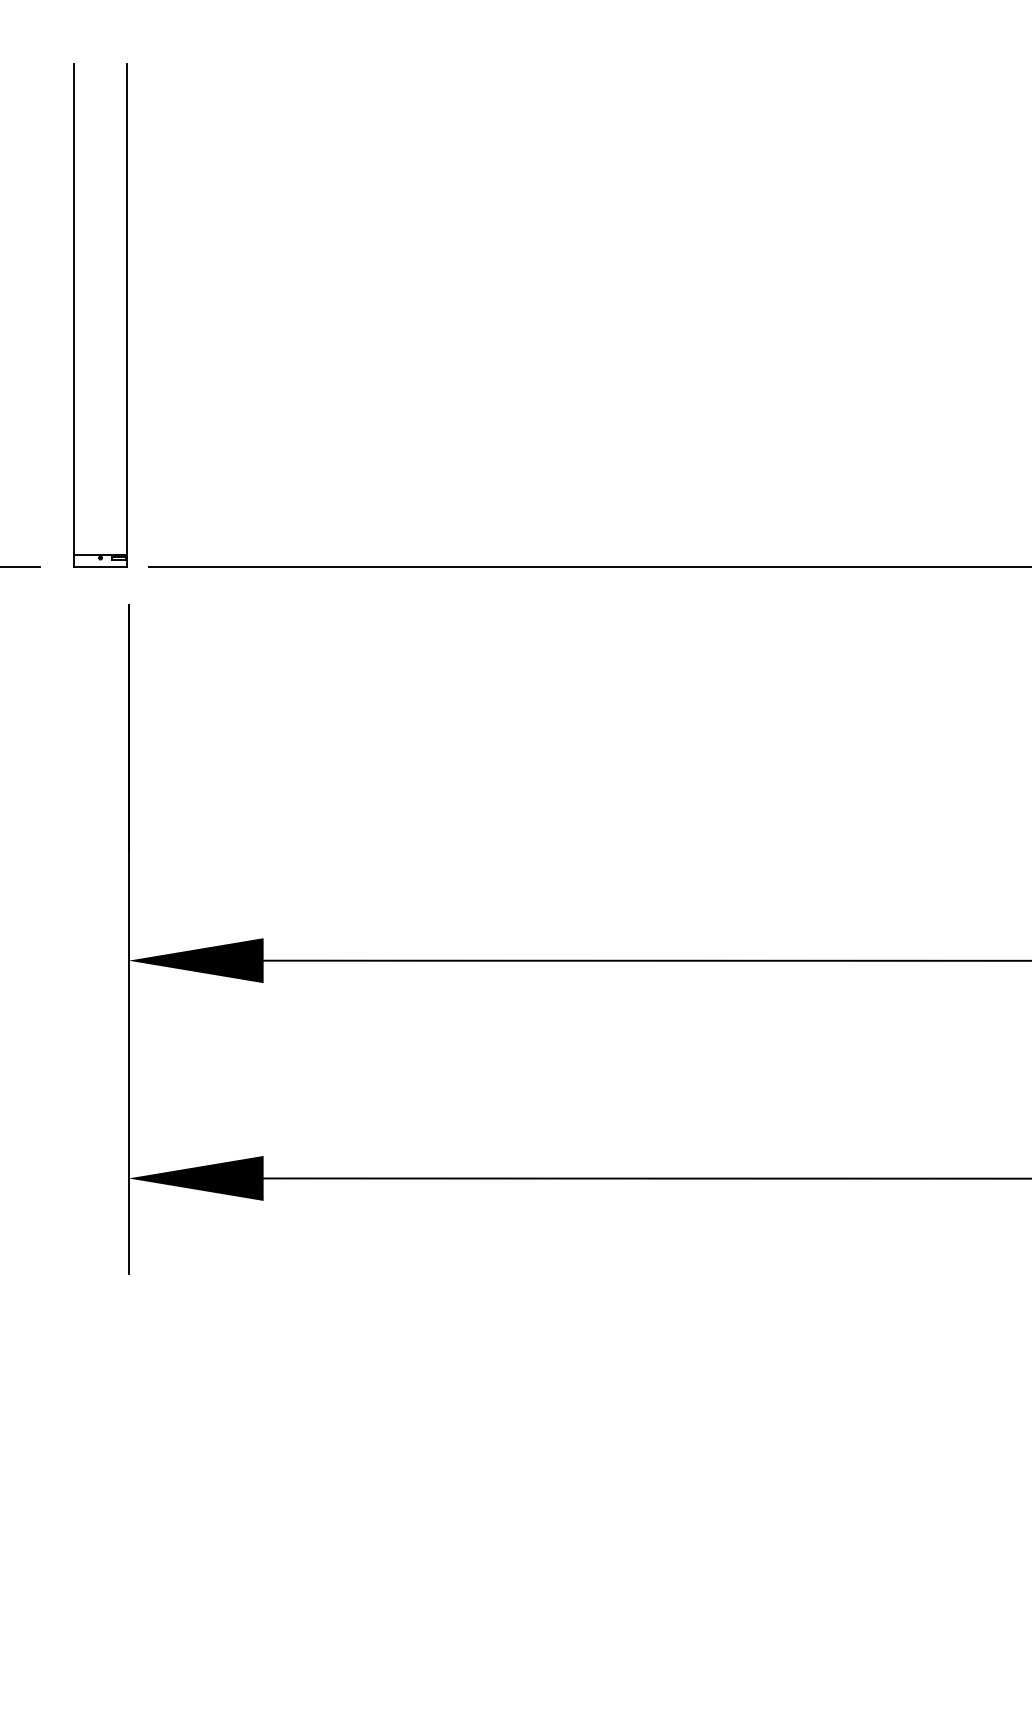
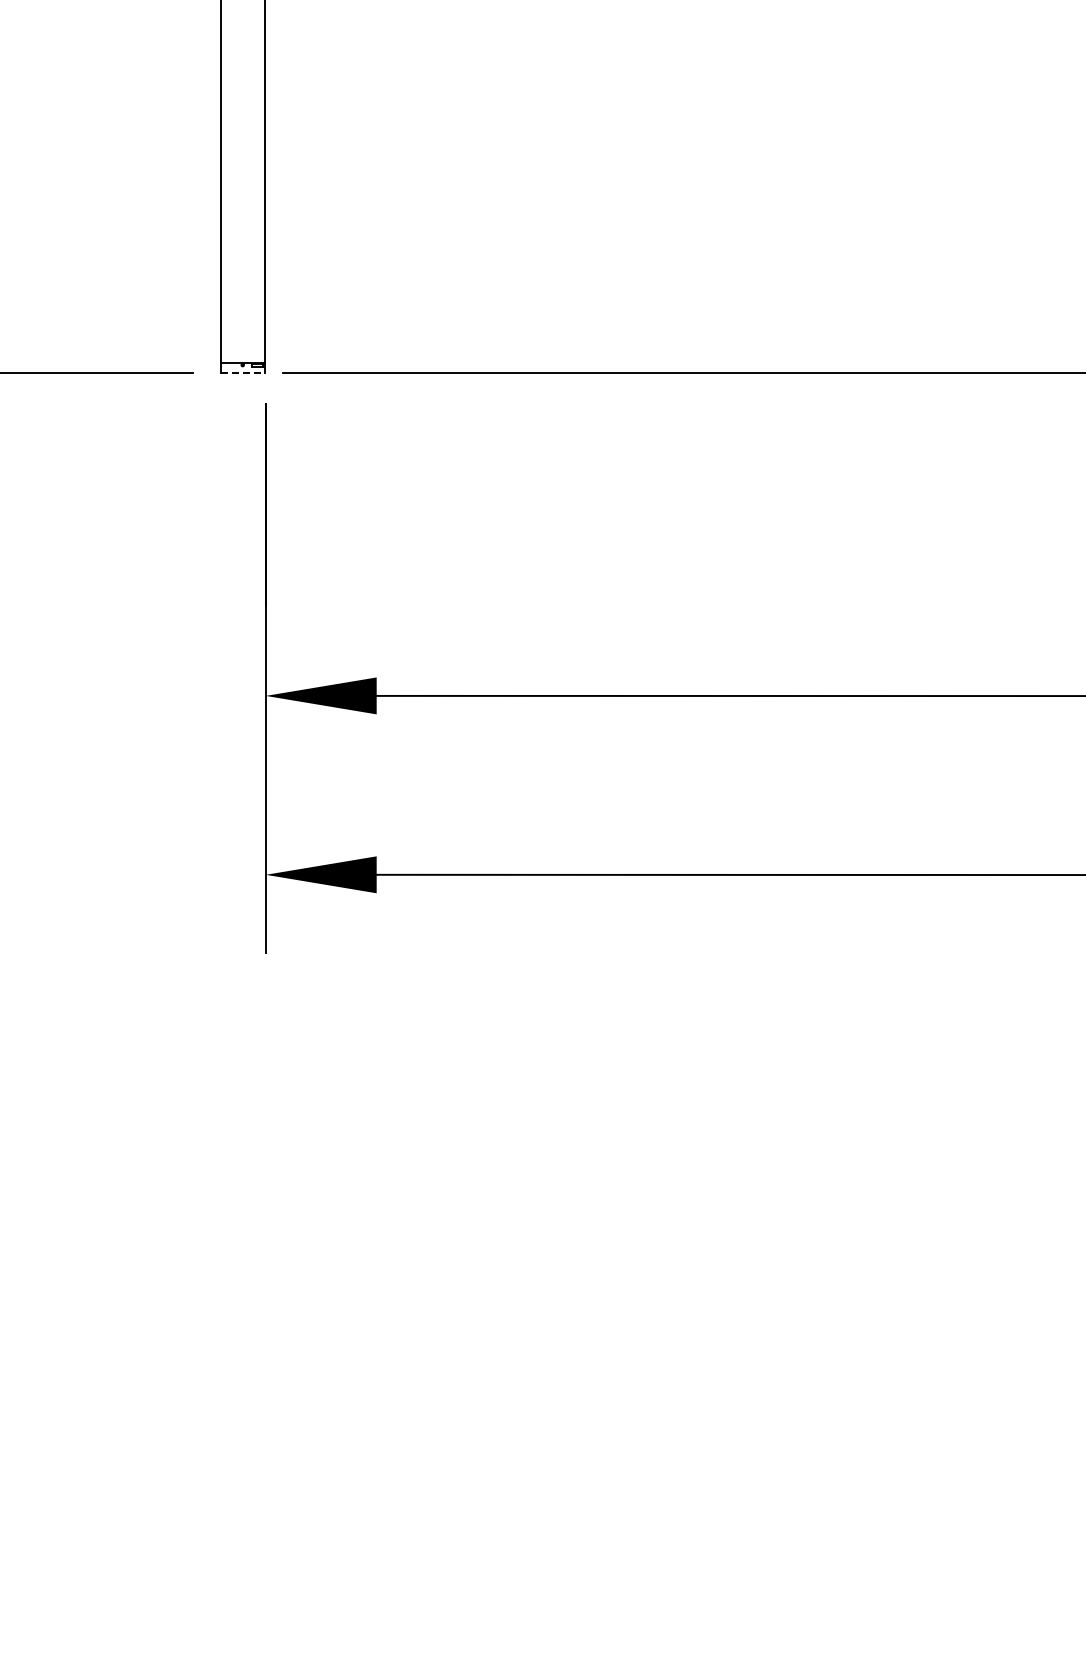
line: (100, 567) -> (242, 372), solid -> dashed

